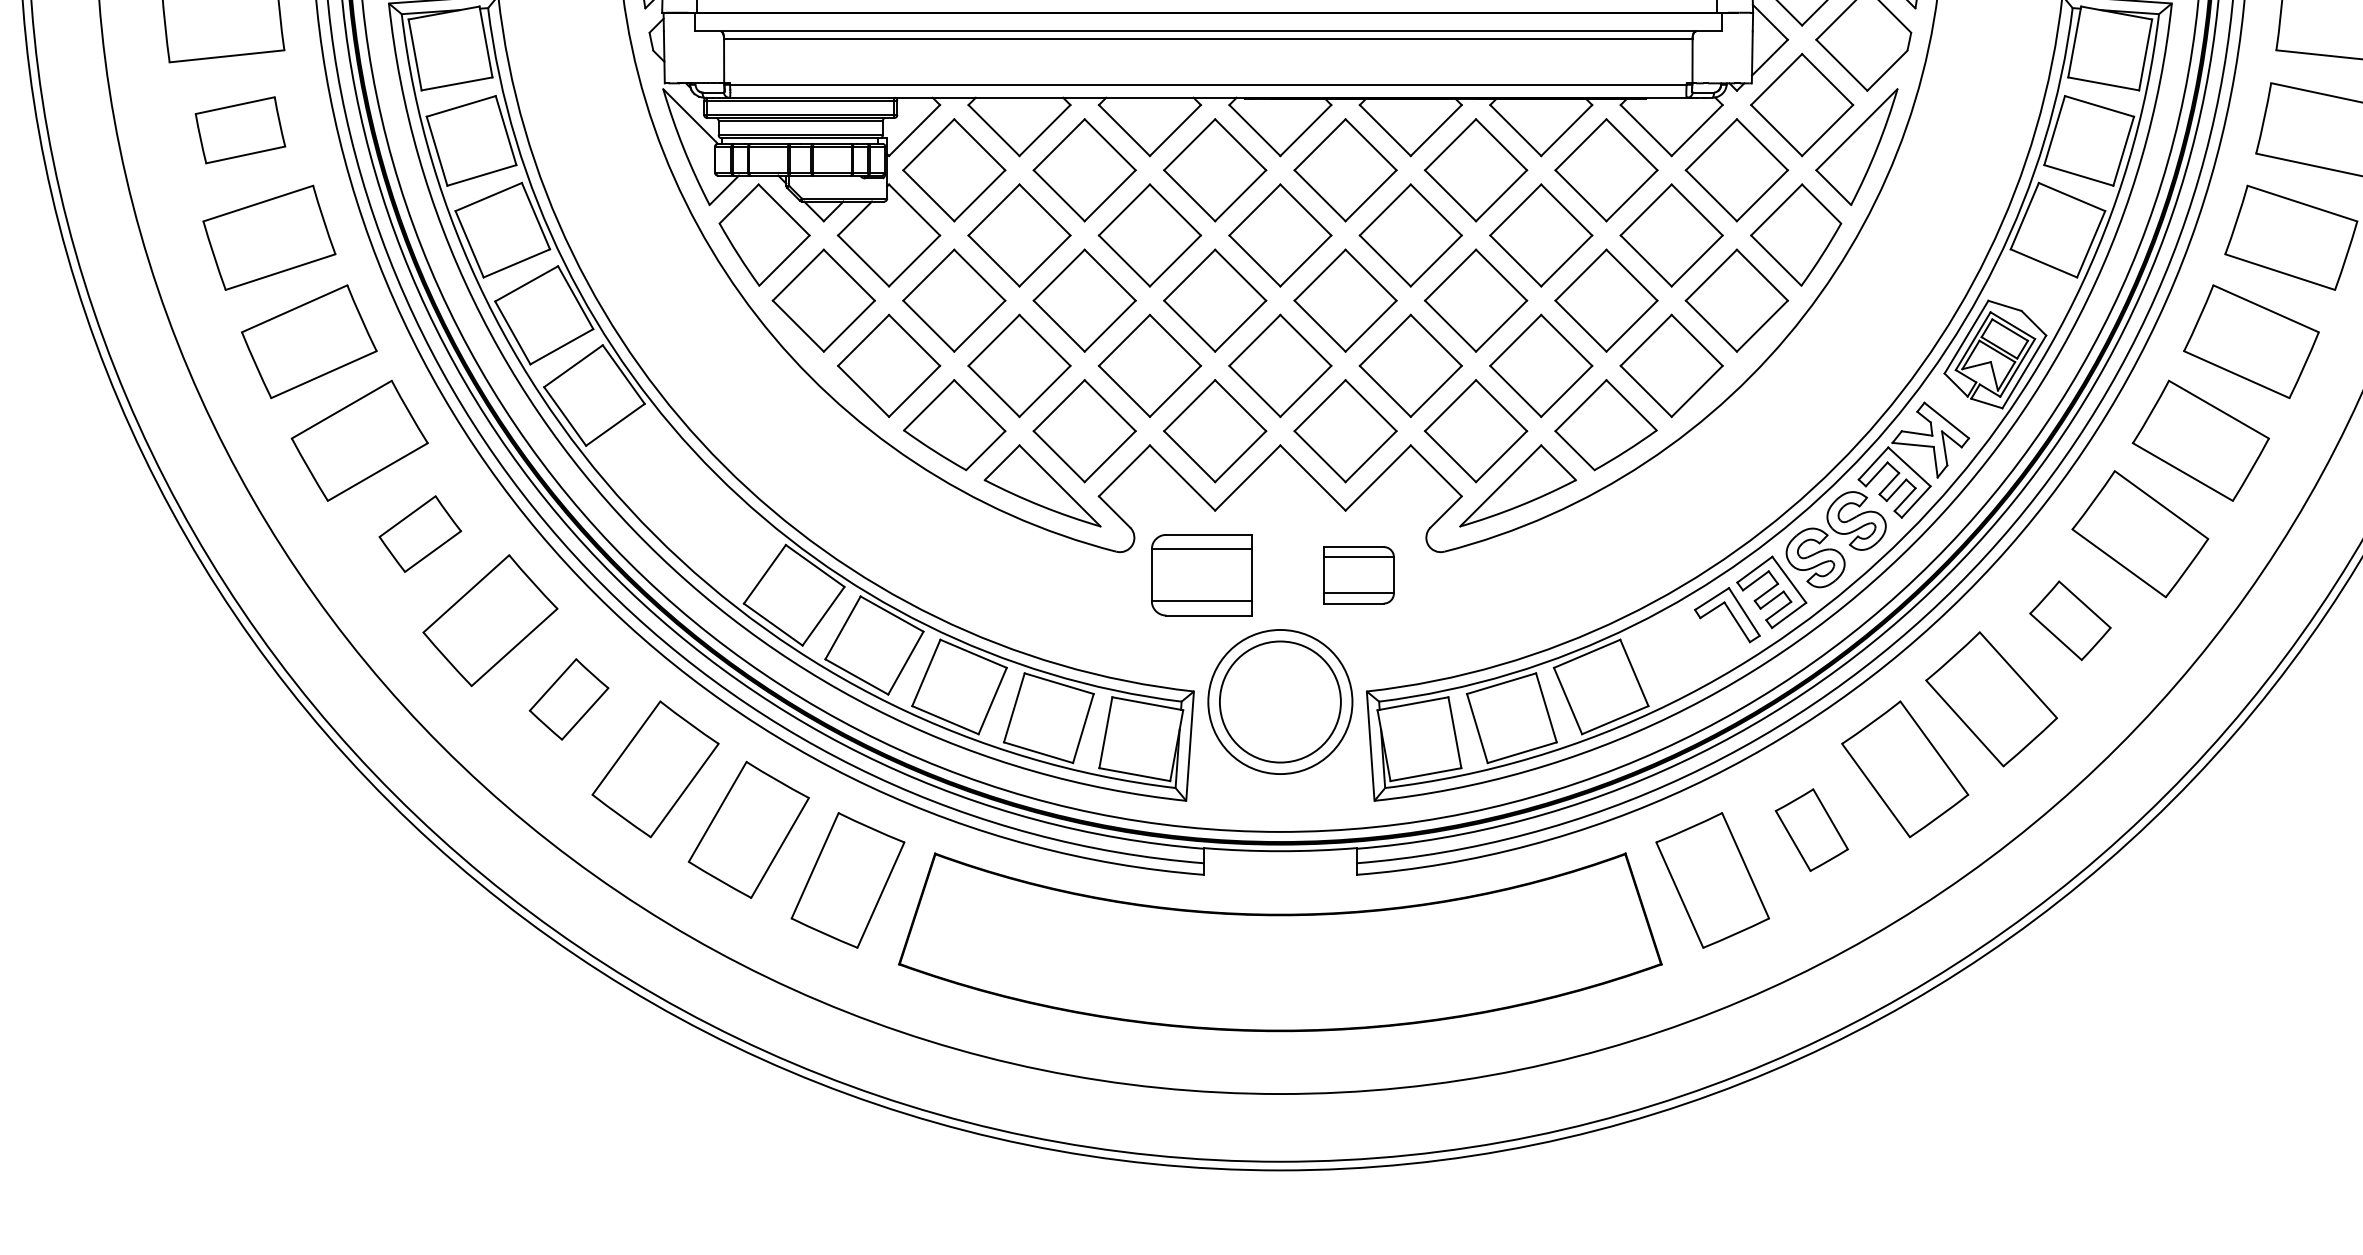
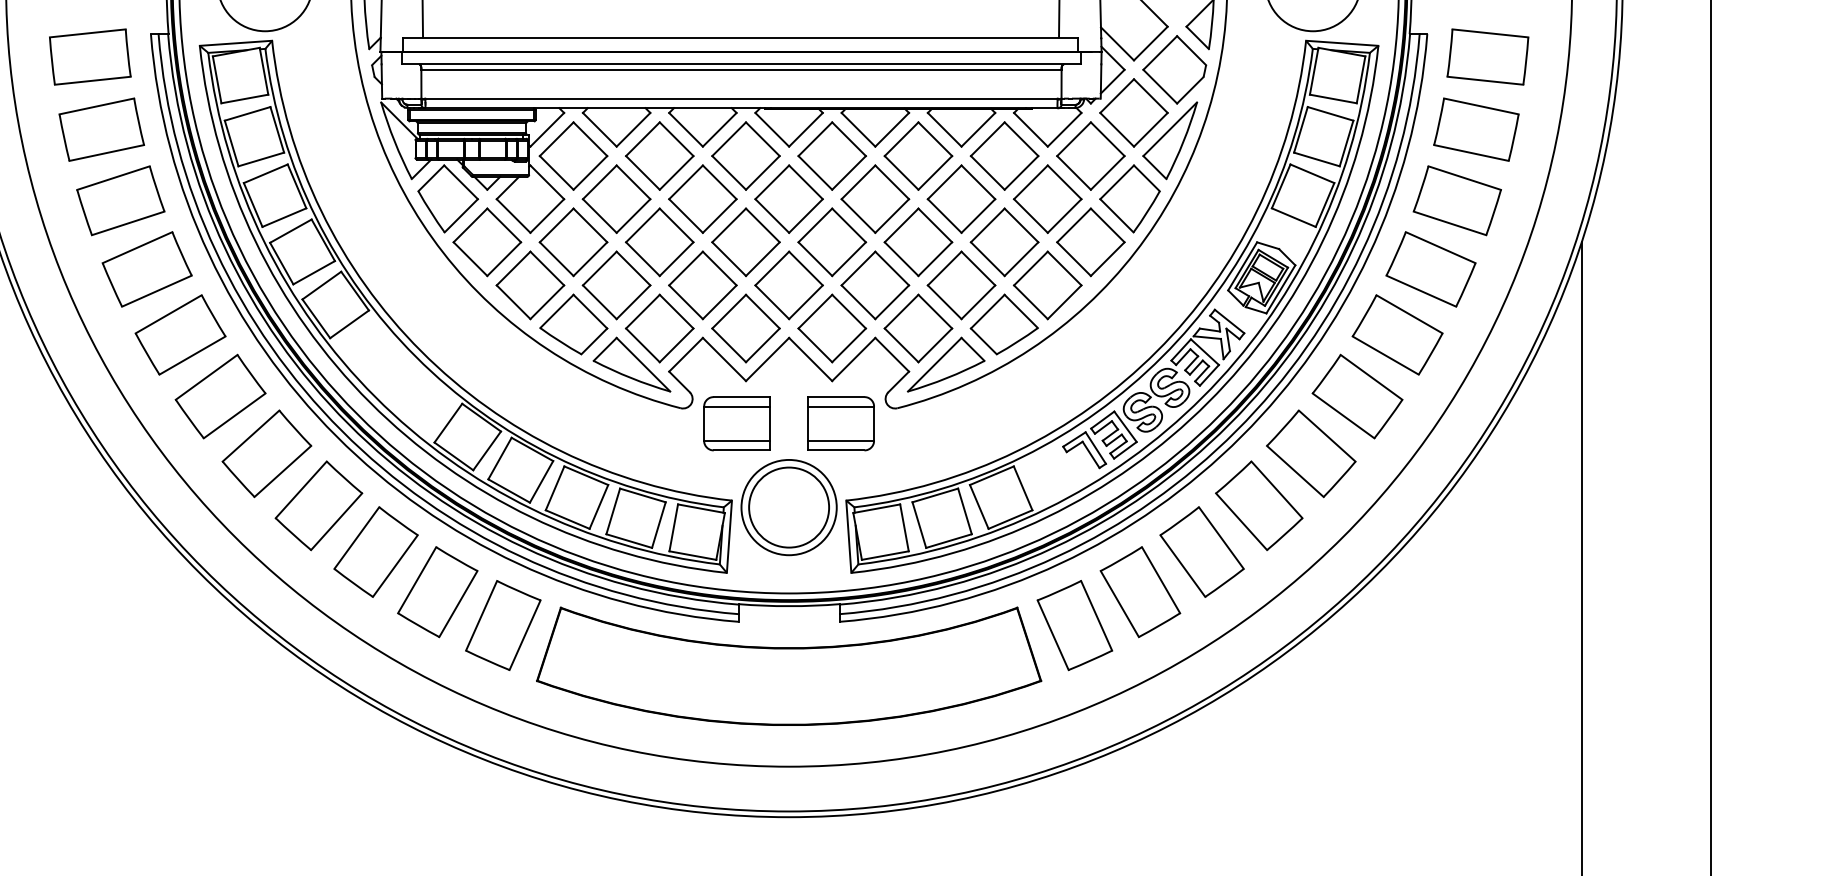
part: (240, 130) -> (101, 129), size x1.43
part: (420, 533) -> (220, 396), size x1.67
part: (1358, 574) -> (840, 423), size x1.43
part: (2070, 620) -> (1311, 453), size x1.67
part: (568, 698) -> (318, 505), size x1.67
part: (1811, 830) -> (1140, 592), size x1.67

